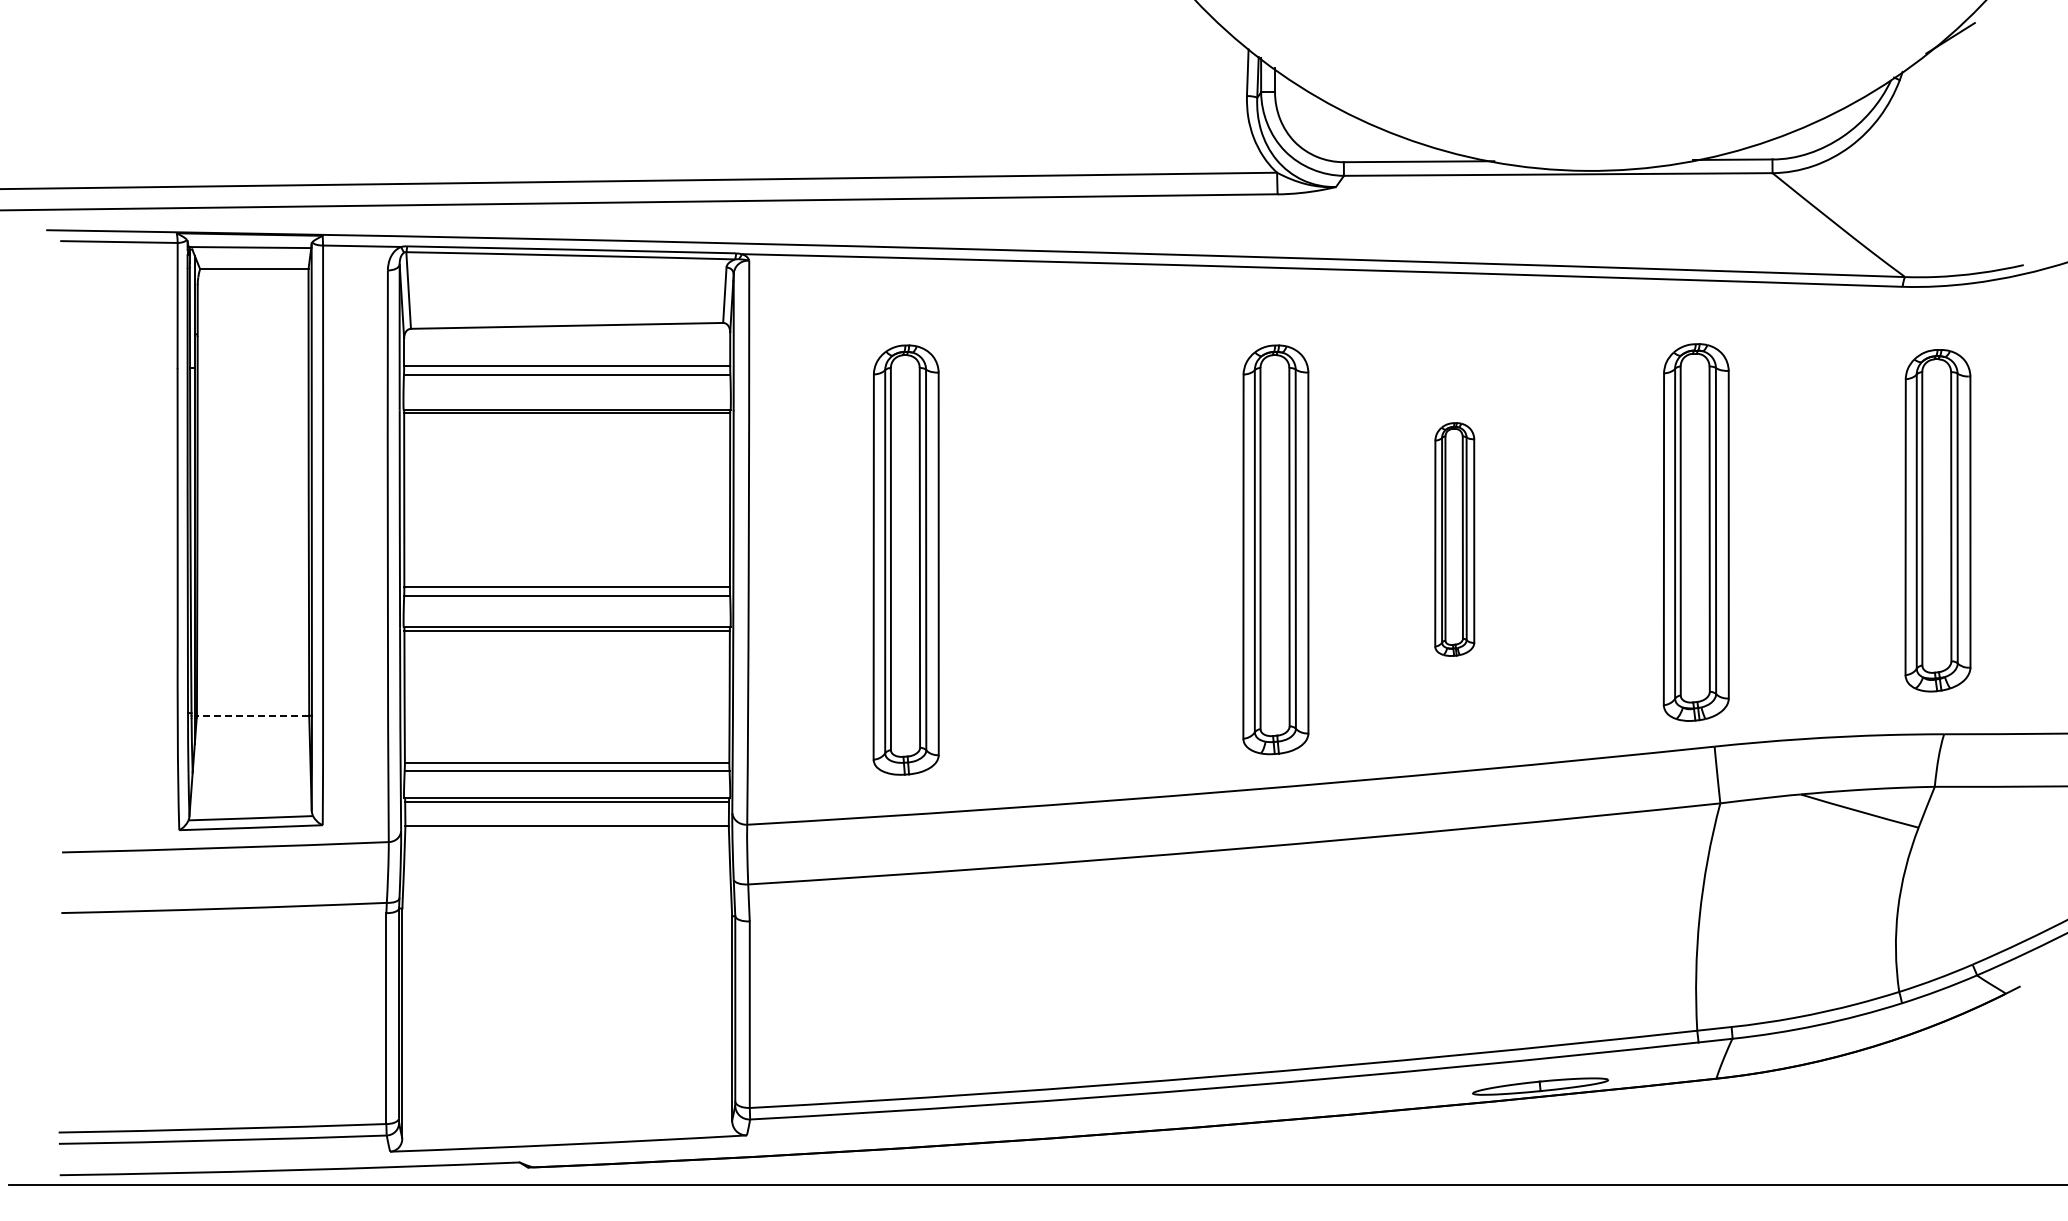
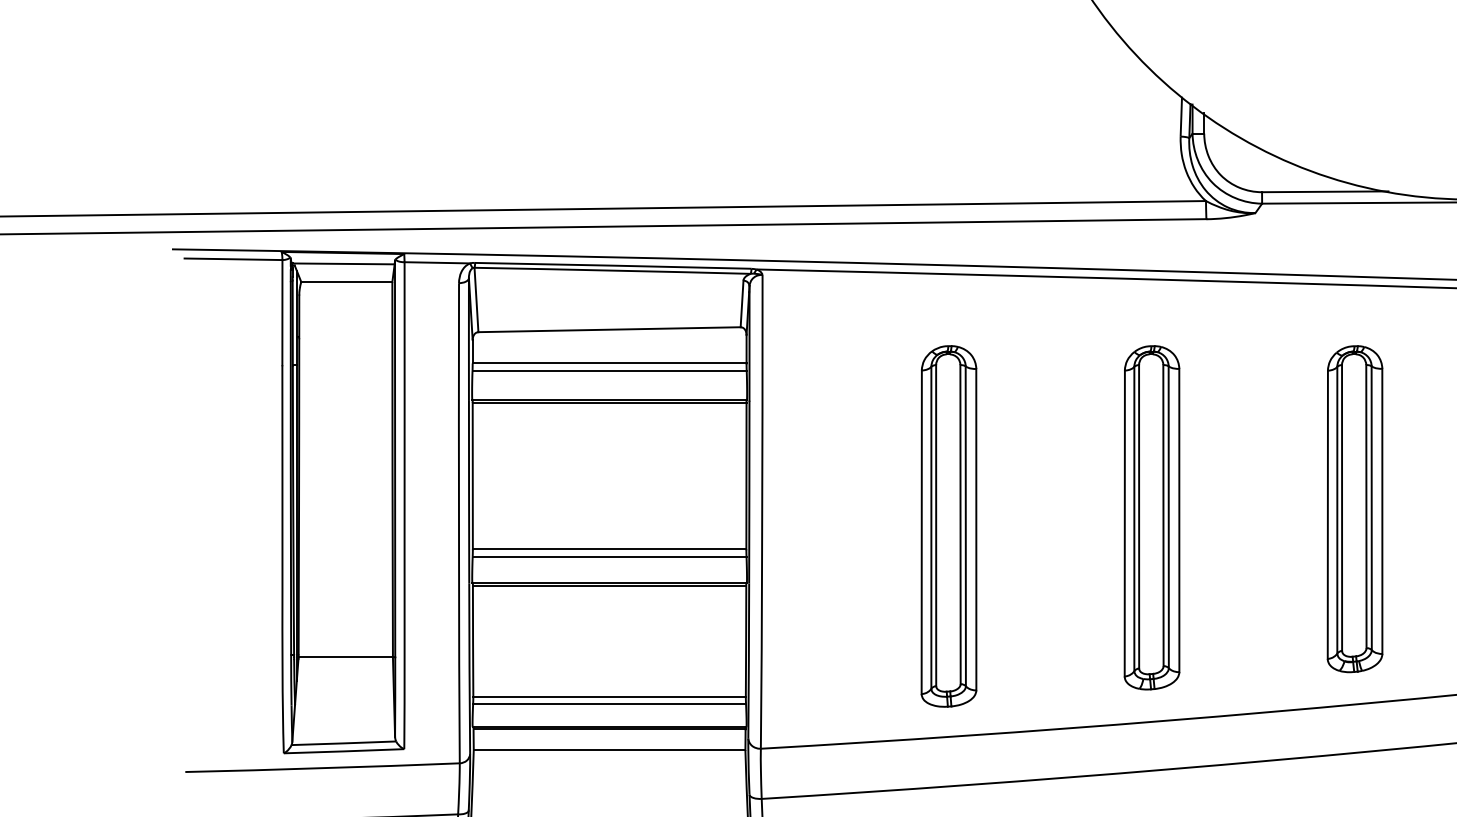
part: (1454, 539) -> (1354, 509), size x1.67
part: (1275, 549) -> (1151, 517), moved
part: (905, 559) -> (948, 525), moved
line: (252, 715) -> (345, 656), dashed -> solid

